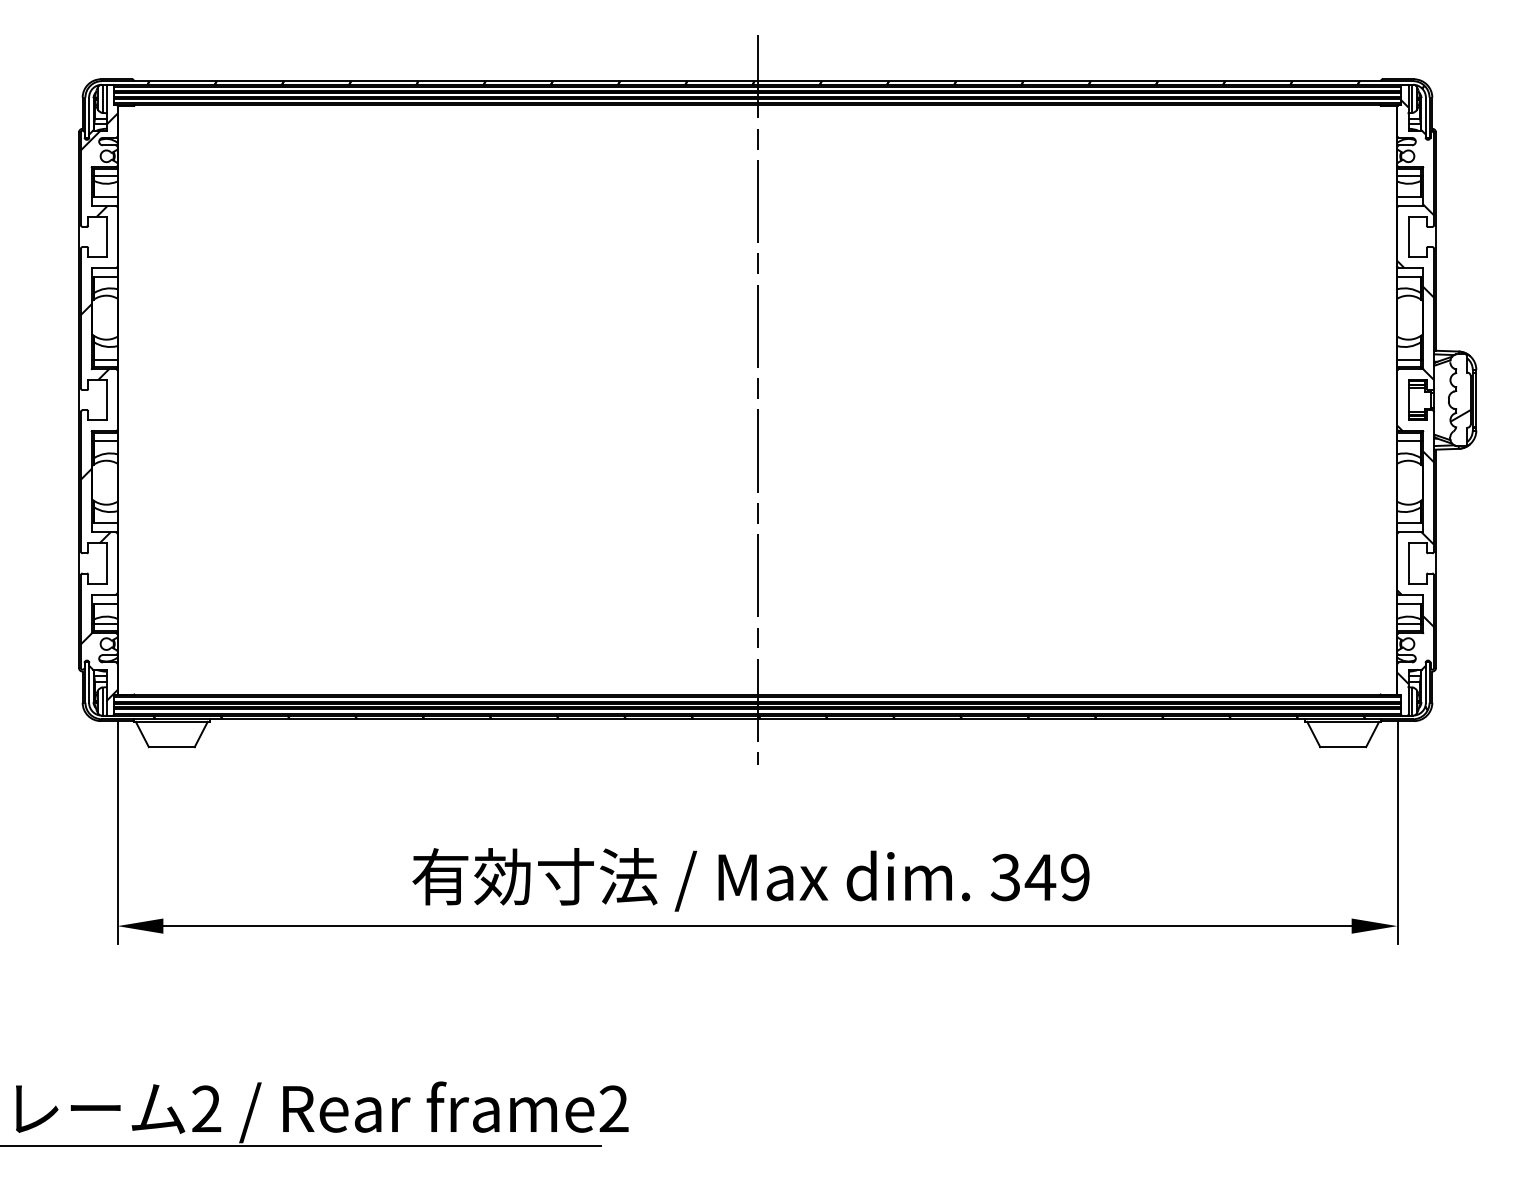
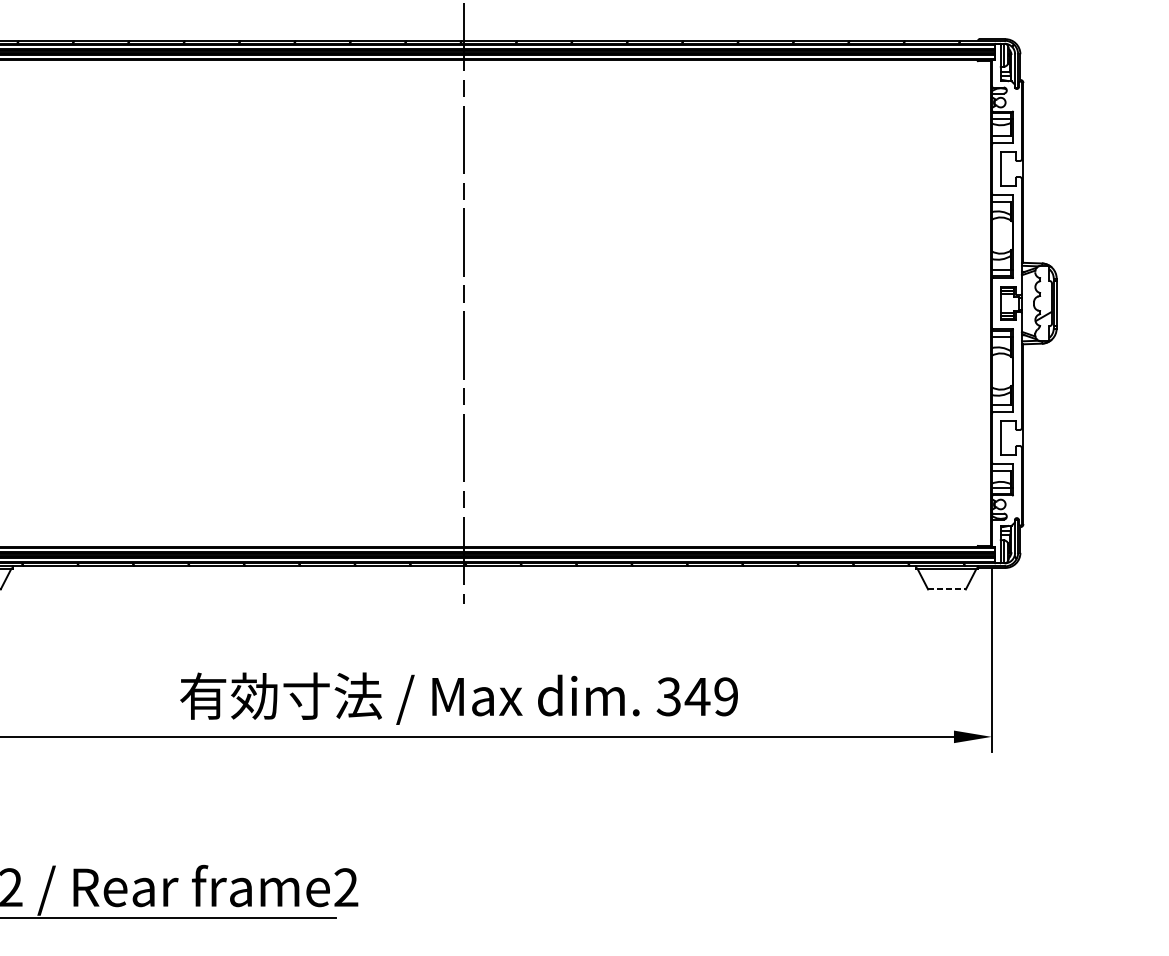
hatch: (1415, 391) -> (1006, 296), removed
line: (1343, 747) -> (947, 589), solid -> dashed

